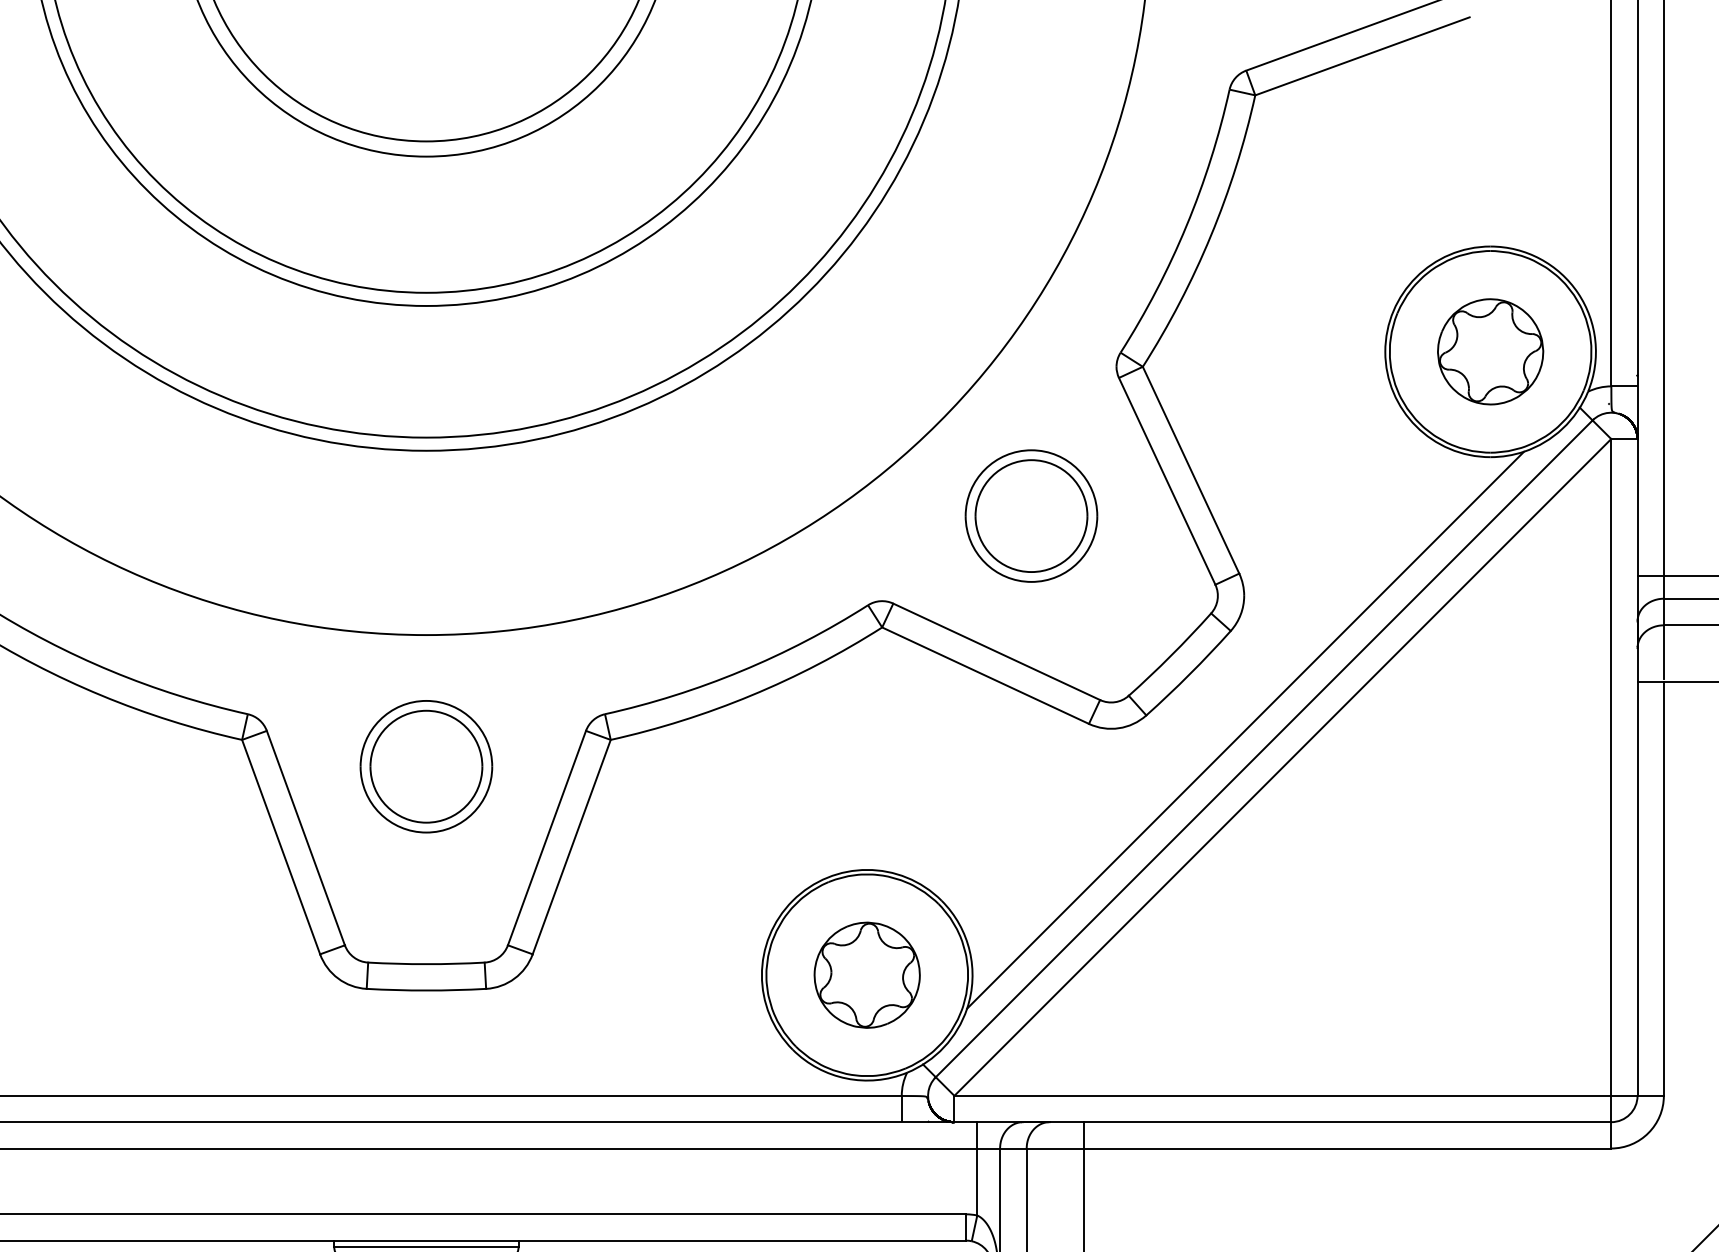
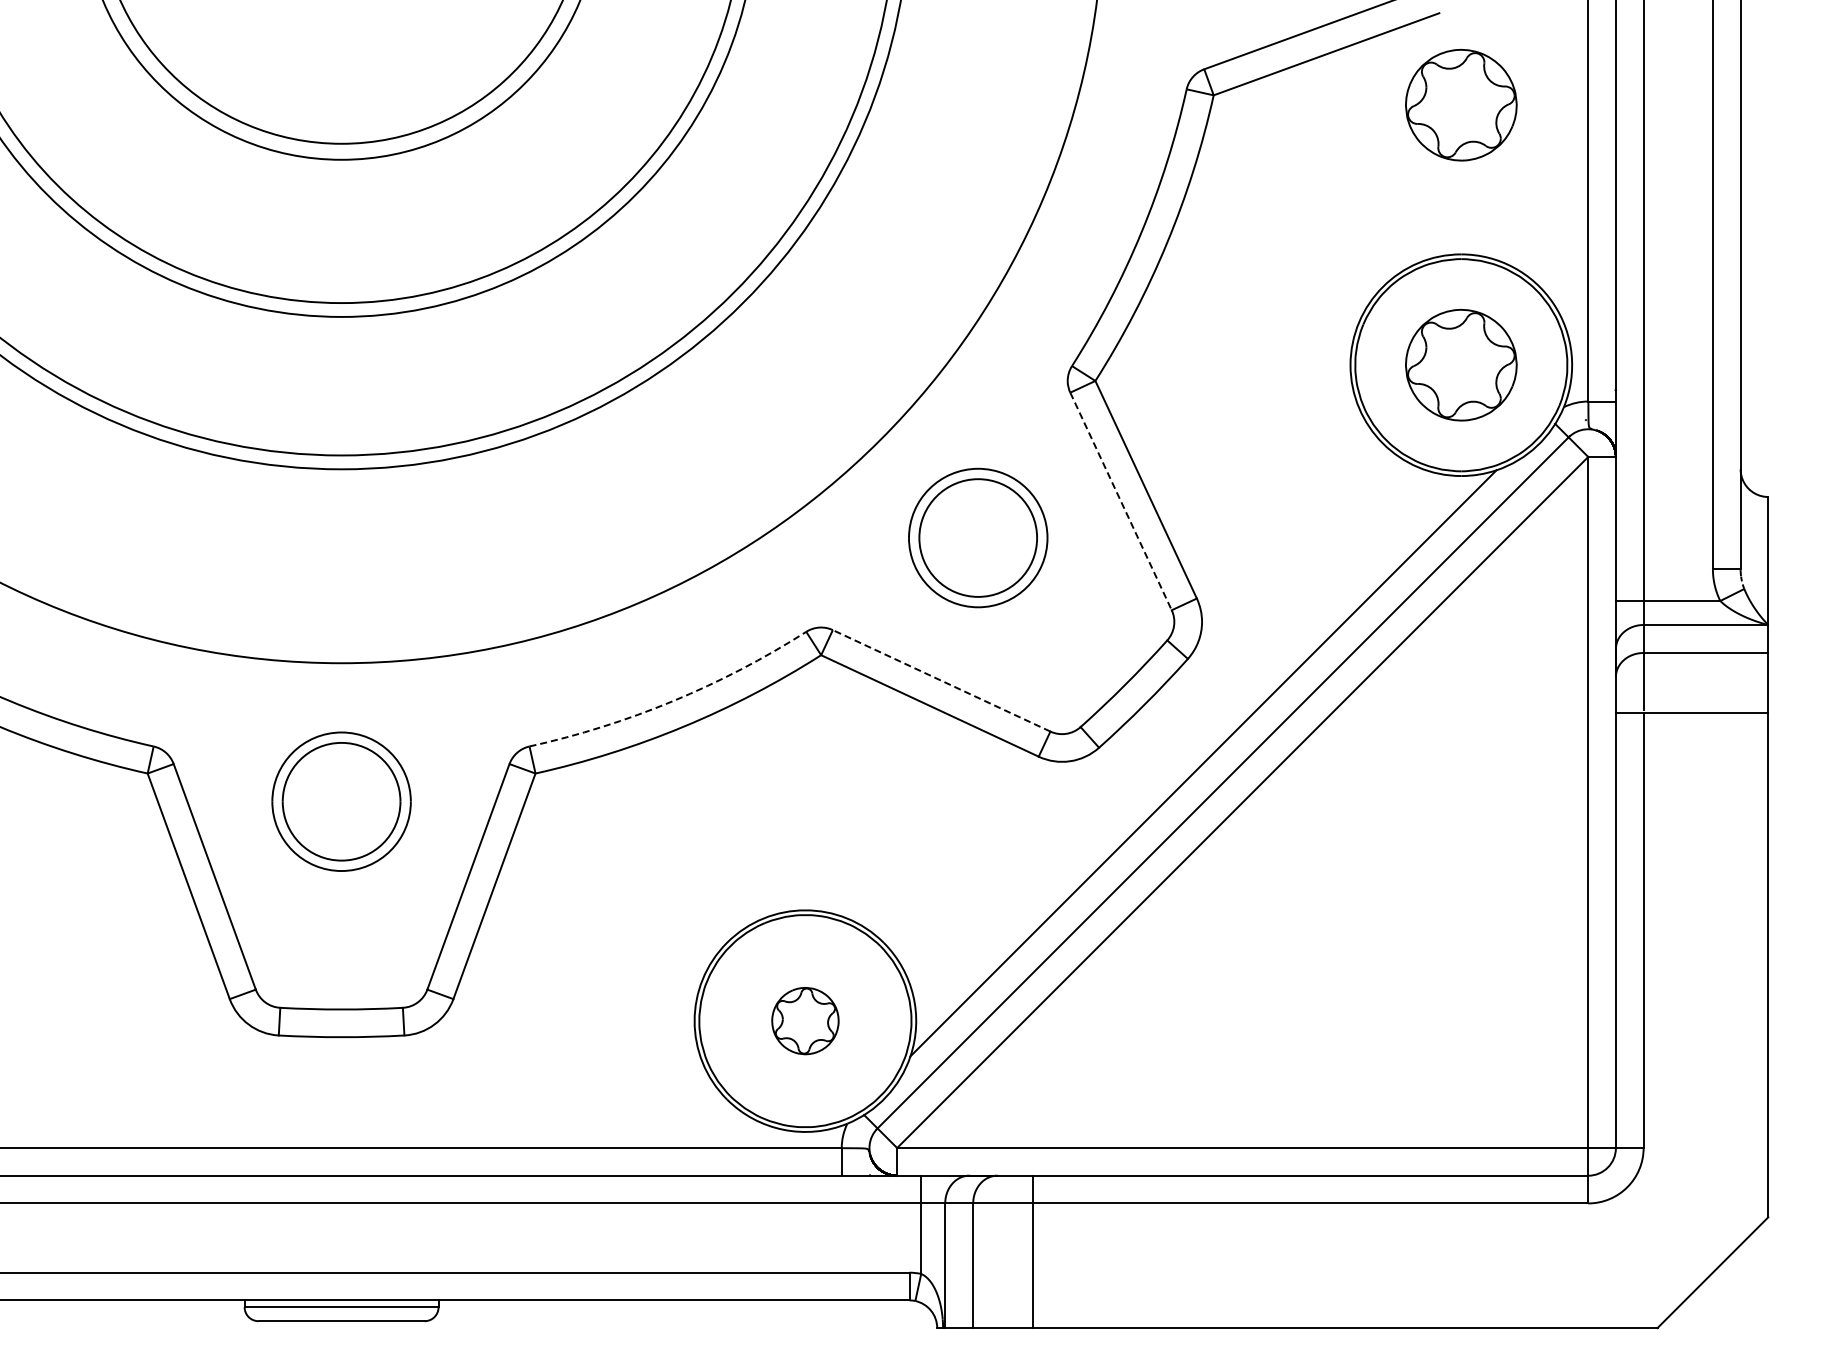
part: (1490, 104) -> (1461, 104), added
line: (1167, 481) -> (1121, 501), solid -> dashed
line: (996, 651) -> (941, 680), solid -> dashed
arc: (740, 671) -> (672, 701), solid -> dashed
part: (867, 974) -> (805, 1020), size x0.6

